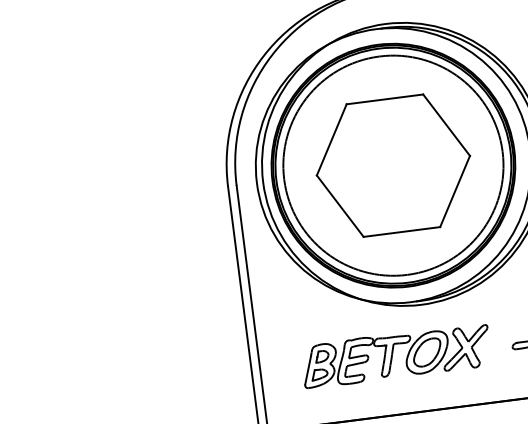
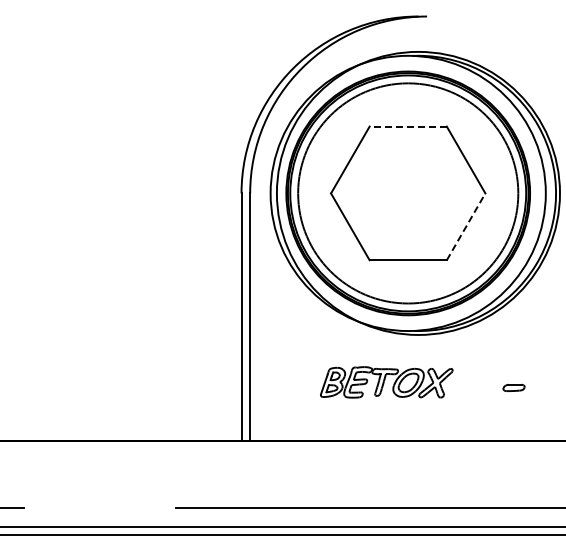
line: (385, 99) -> (408, 126), solid -> dashed
line: (455, 191) -> (466, 226), solid -> dashed
part: (395, 355) -> (386, 382), size x0.7

